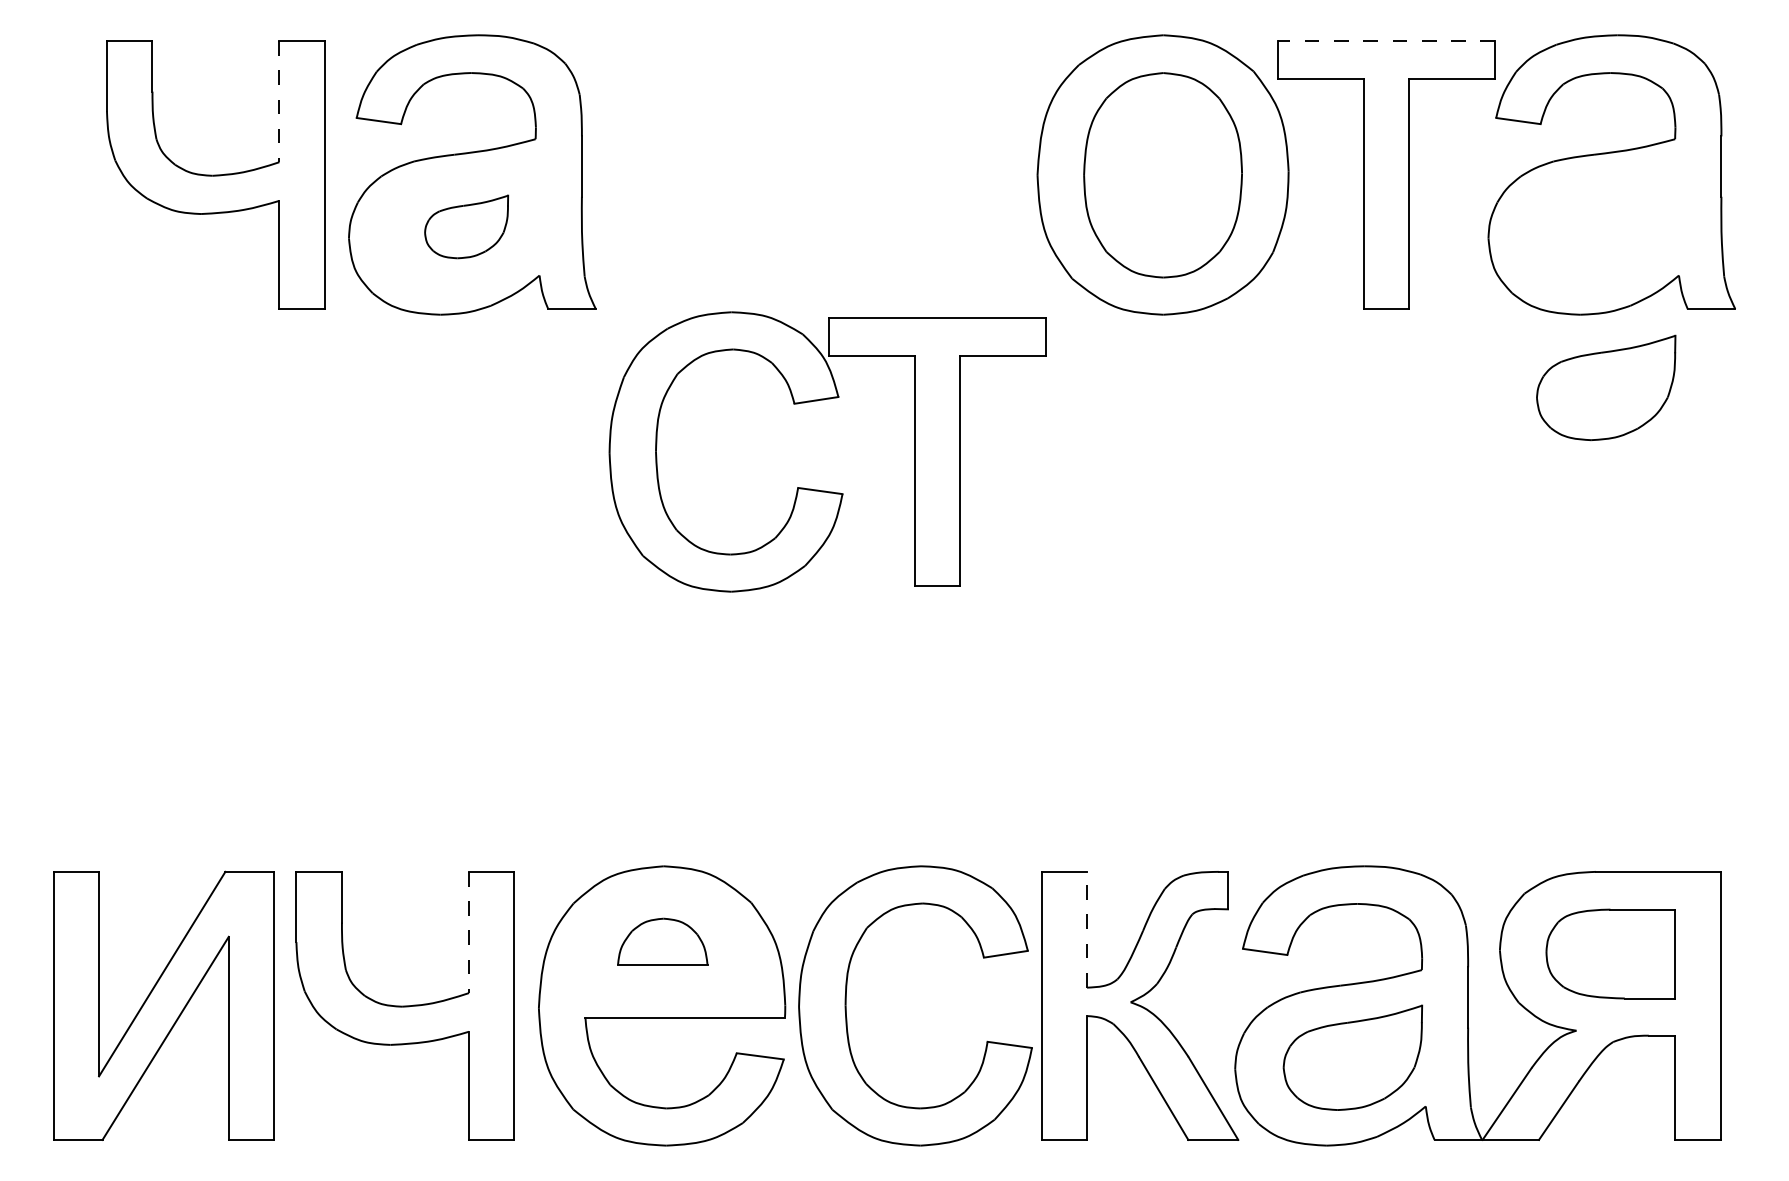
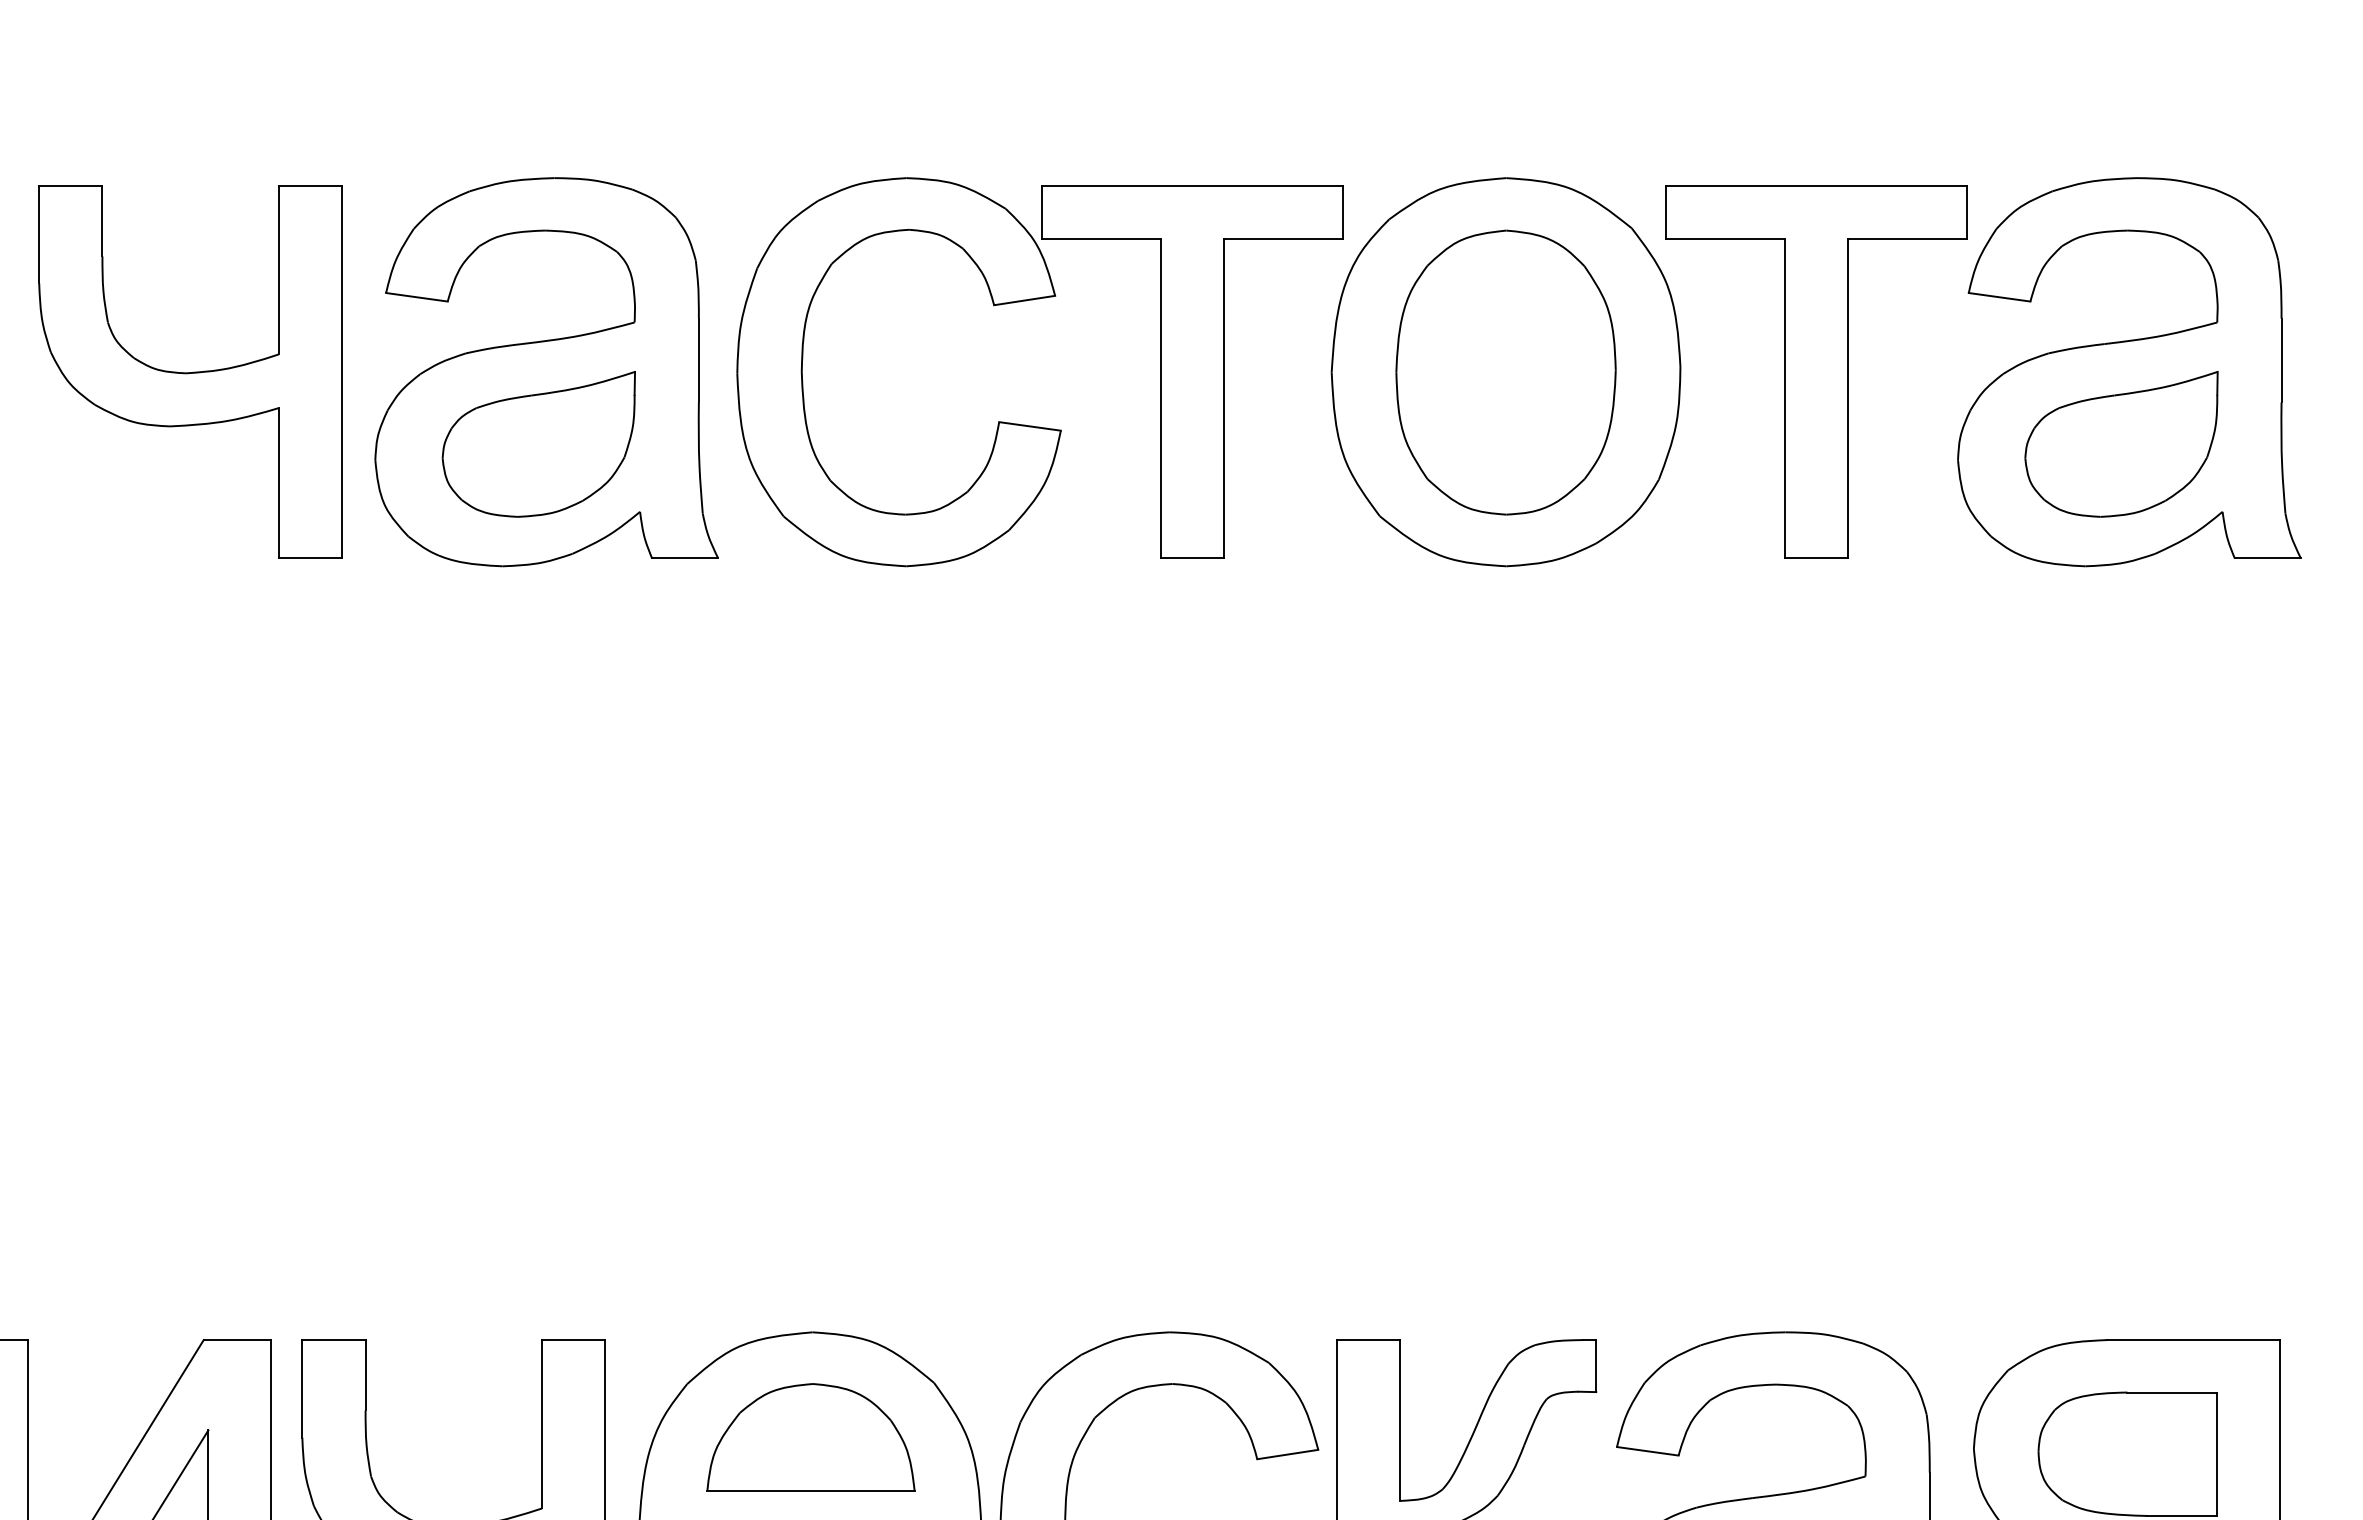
line: (1386, 40) -> (1816, 185), dashed -> solid
line: (279, 101) -> (278, 270), dashed -> solid
part: (466, 226) -> (538, 443), size x1.67
part: (1606, 387) -> (2121, 443), moved
part: (818, 489) -> (1027, 424), moved
line: (1087, 929) -> (1401, 1420), dashed -> solid
line: (469, 932) -> (542, 1424), dashed -> solid
part: (662, 941) -> (810, 1436), size x1.67

